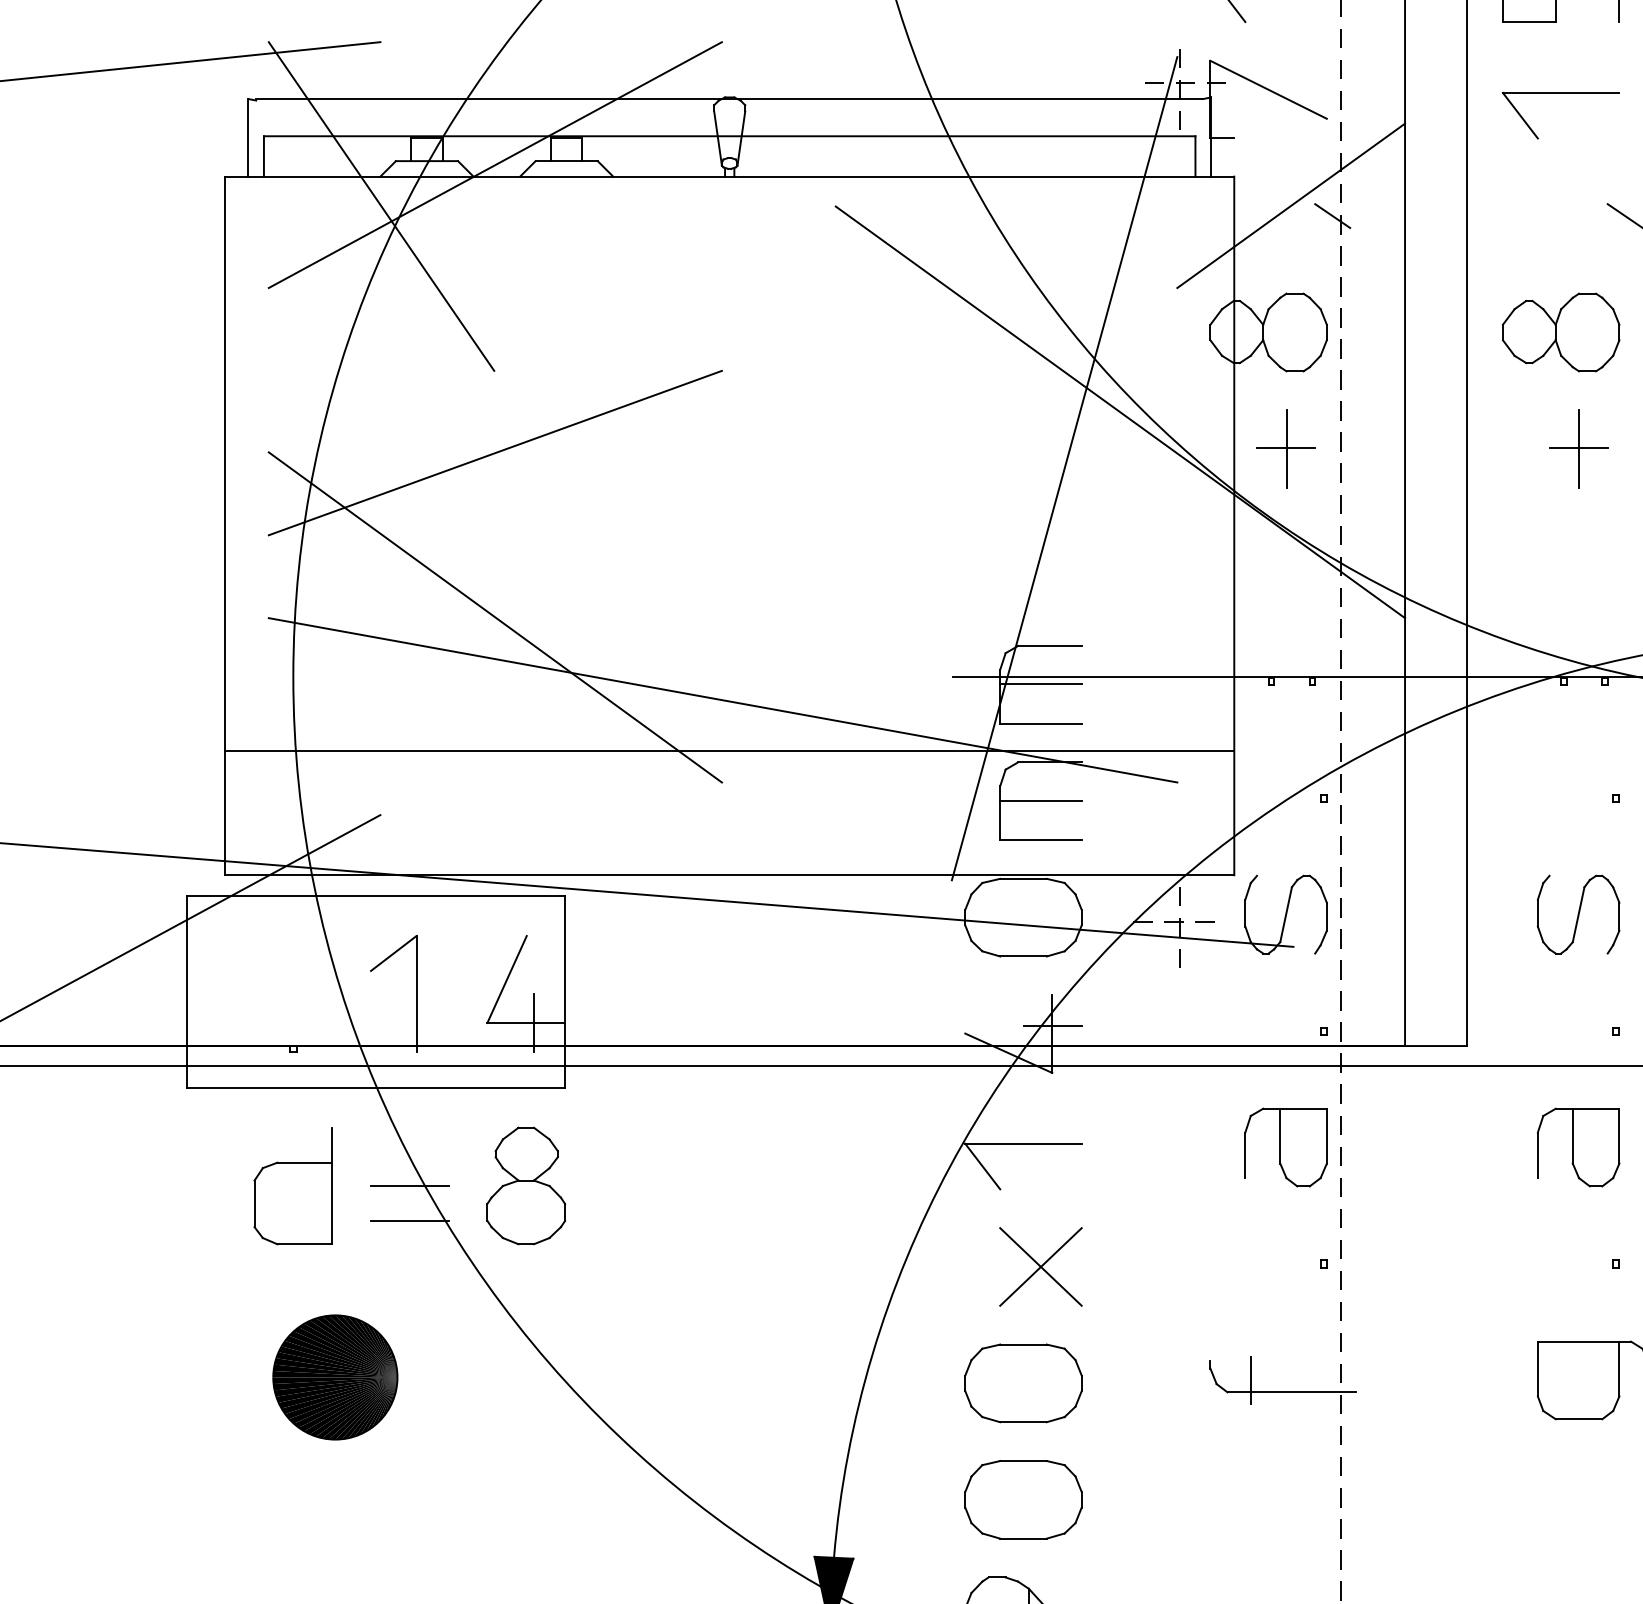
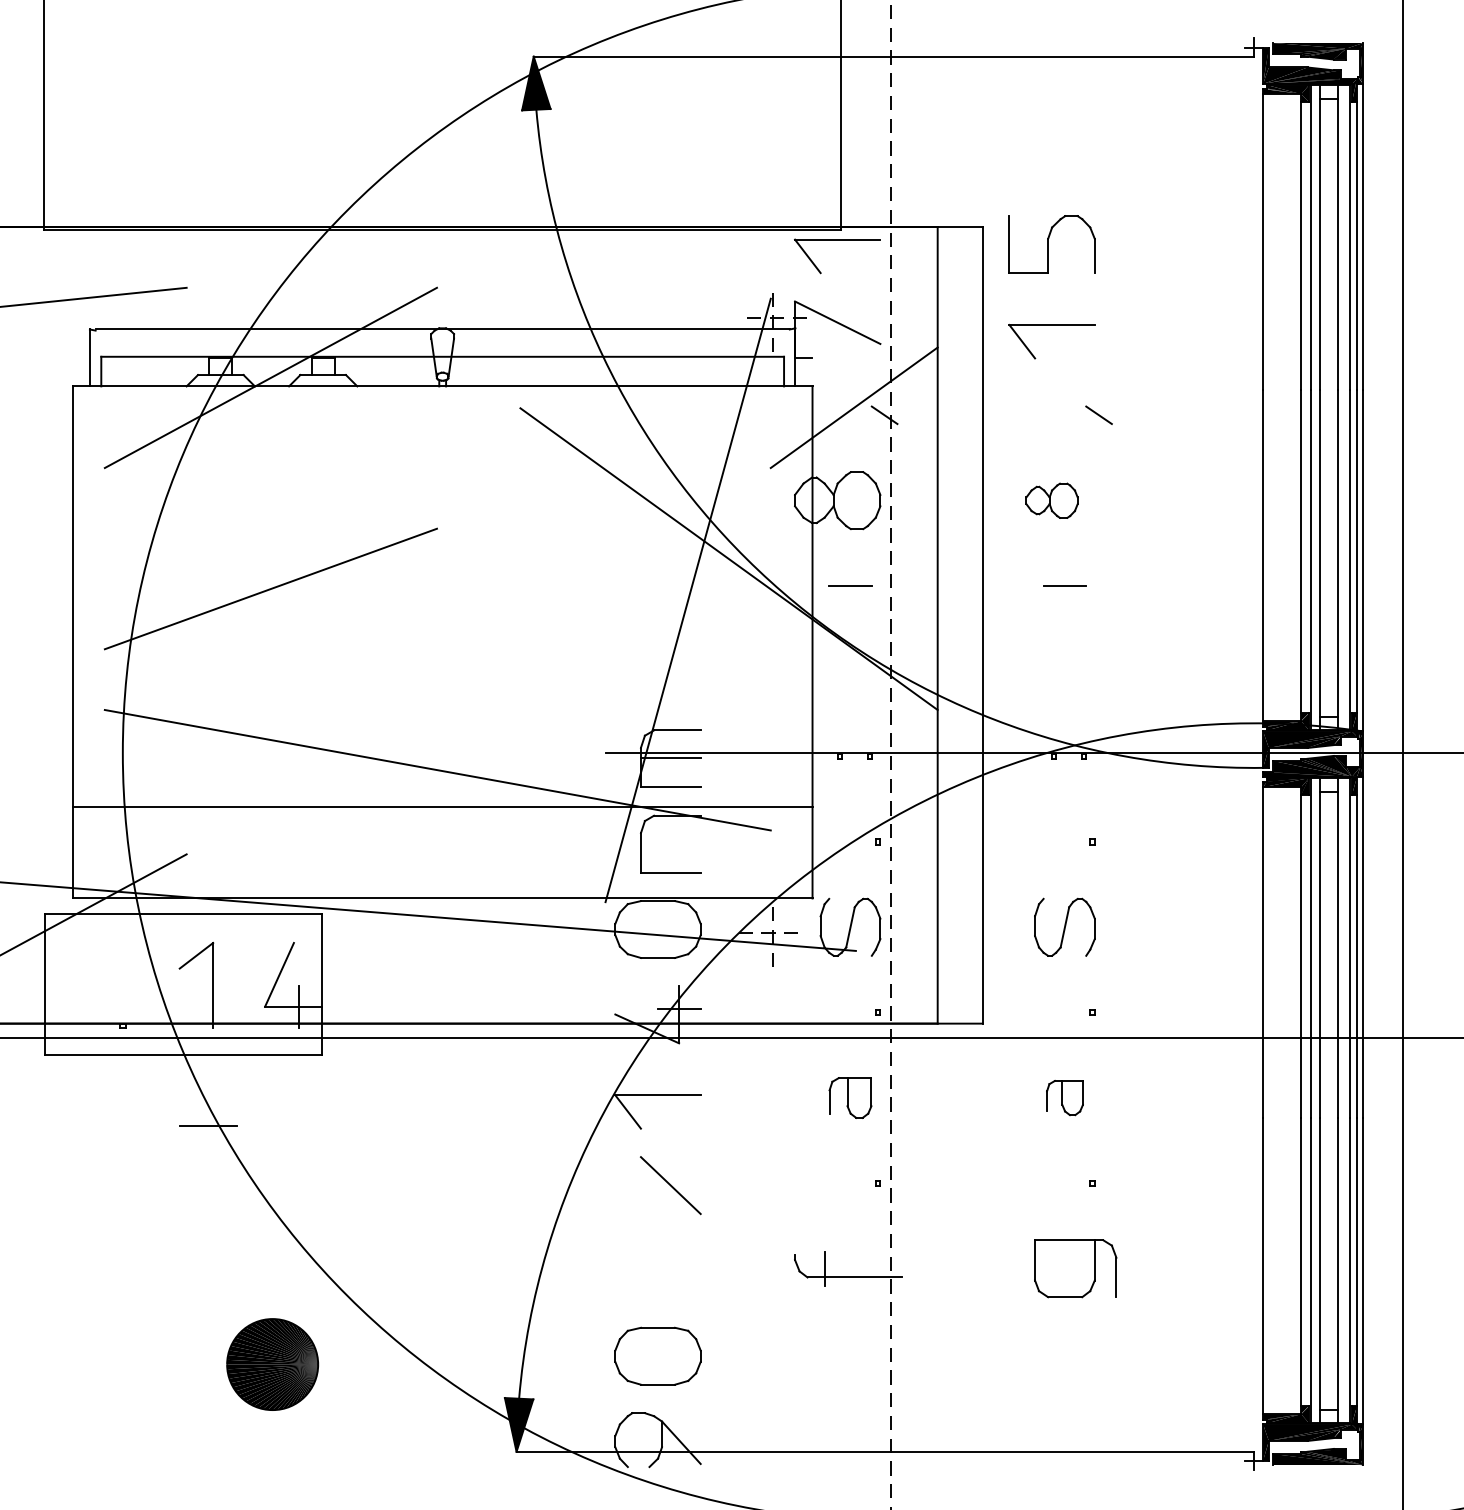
line: (381, 205) -> (187, 407), removed
part: (1560, 332) -> (1051, 500), size x0.6
line: (1286, 448) -> (850, 585), removed
line: (1579, 448) -> (1065, 585), removed
line: (494, 617) -> (270, 709), removed
line: (1040, 800) -> (670, 843), removed
part: (1286, 1146) -> (850, 1097), size x0.7
part: (1578, 1146) -> (1064, 1097), size x0.6
part: (526, 1185) -> (293, 1125), removed
part: (292, 1186) -> (122, 1126), removed
line: (408, 1220) -> (207, 1151), removed
line: (1040, 1266) -> (670, 1185), removed
part: (335, 1377) -> (272, 1364), moved
part: (1022, 1382) -> (657, 1270), removed

